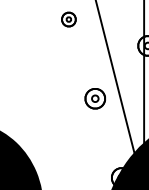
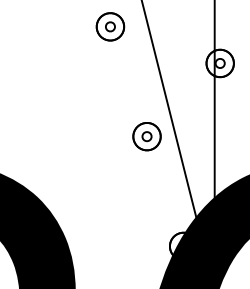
part: (68, 19) -> (110, 26), size x1.43

